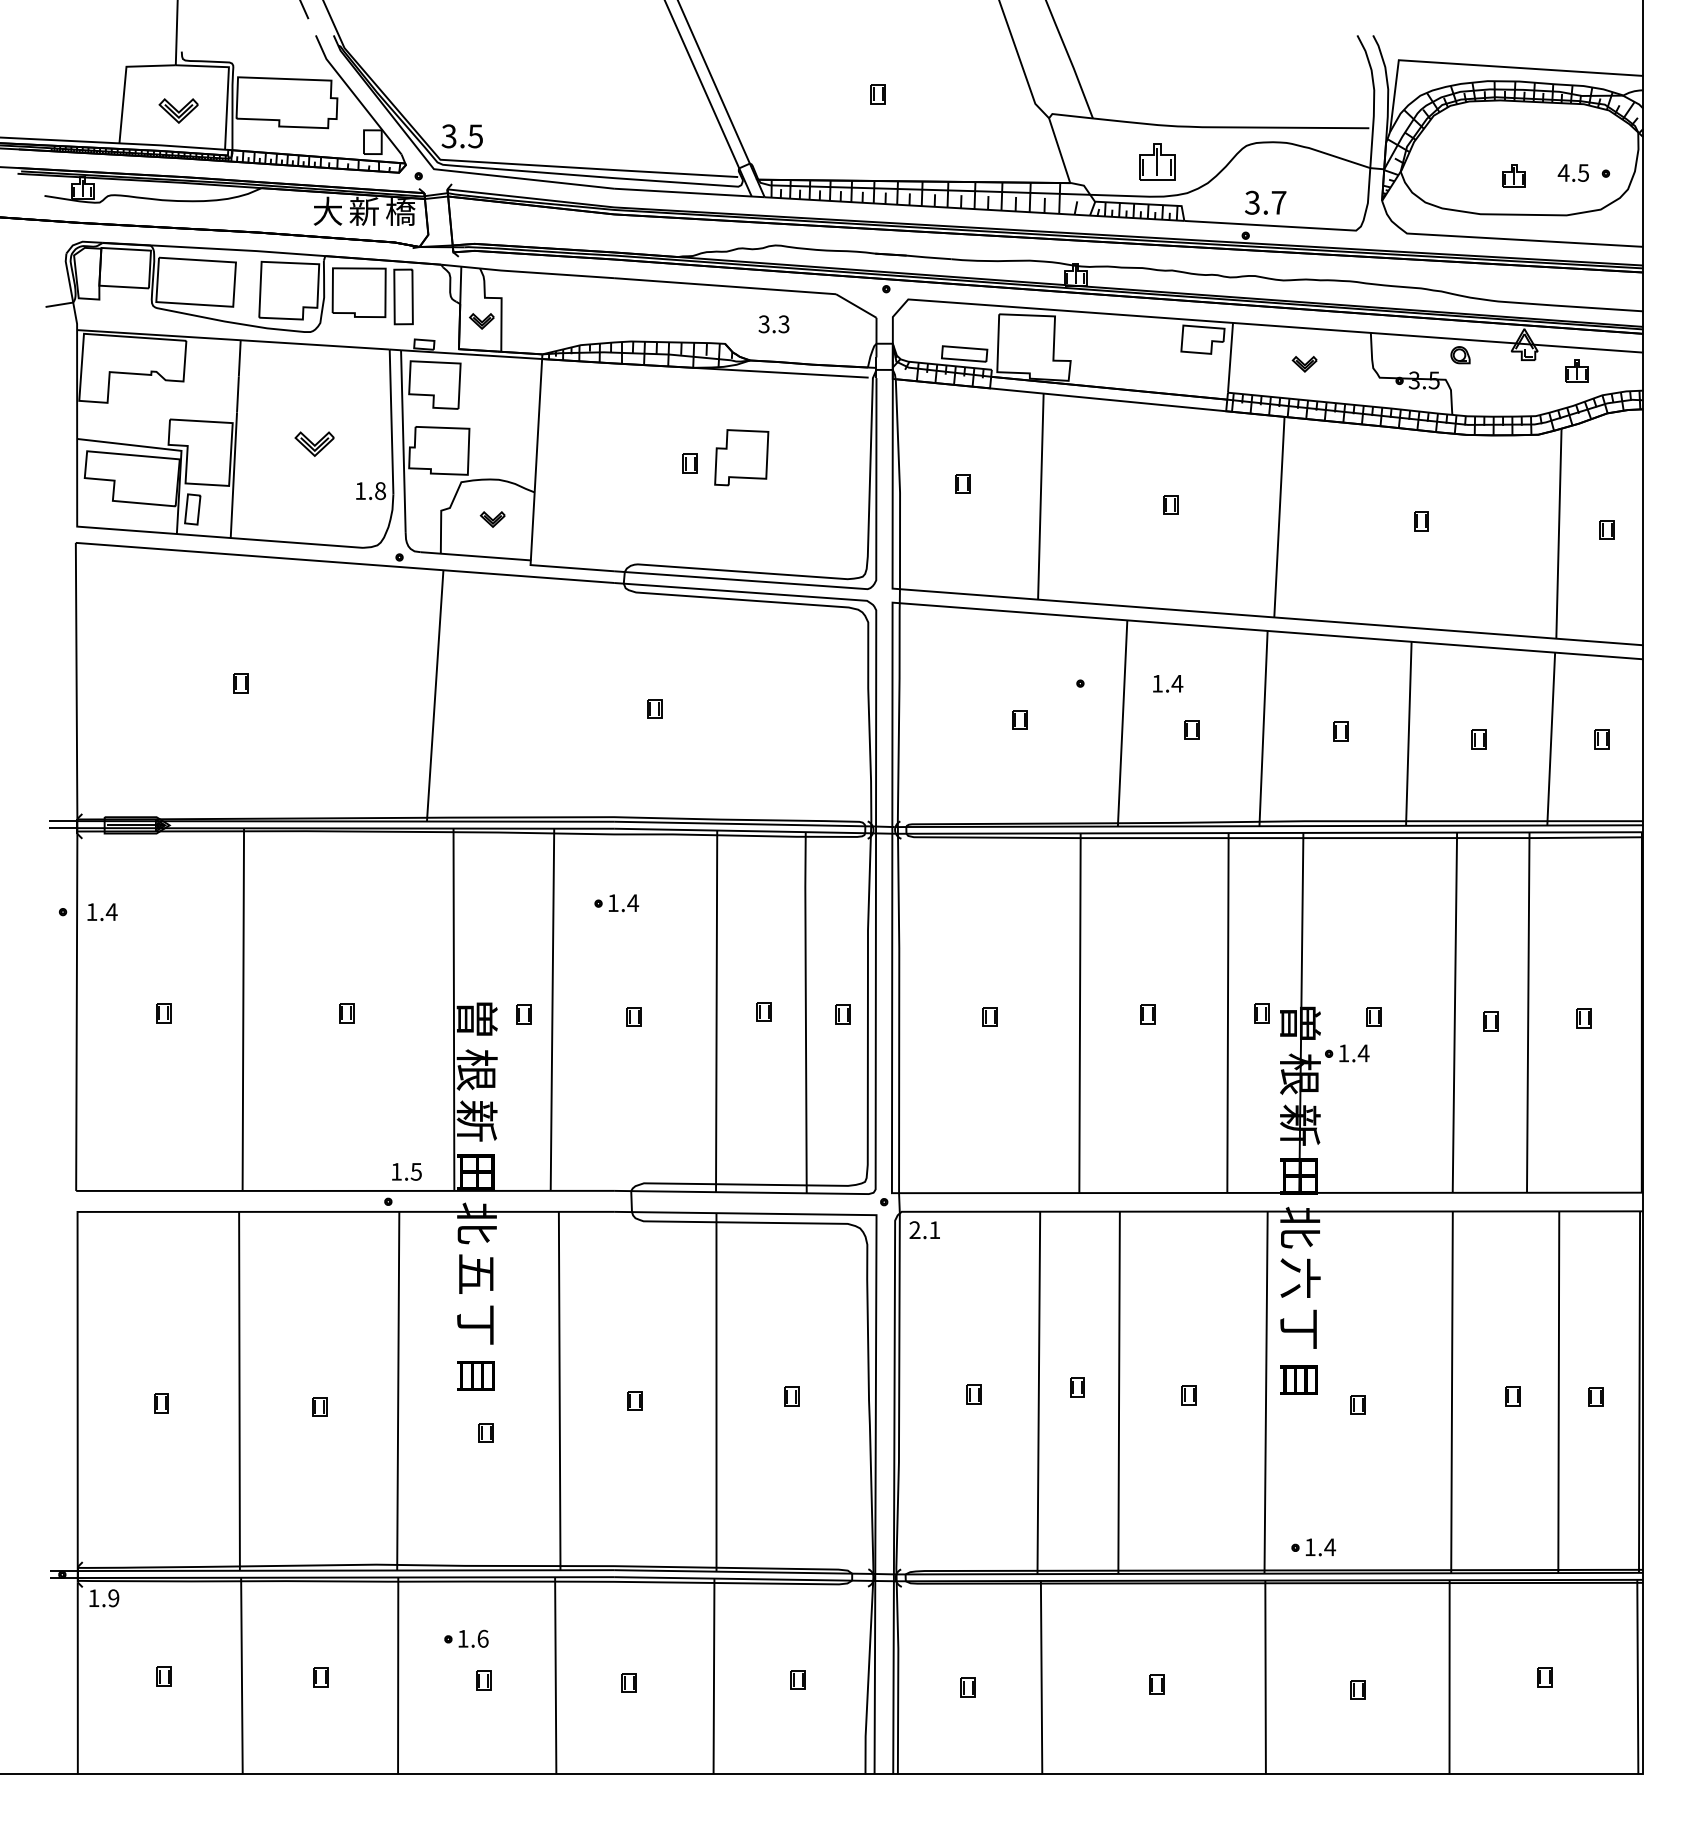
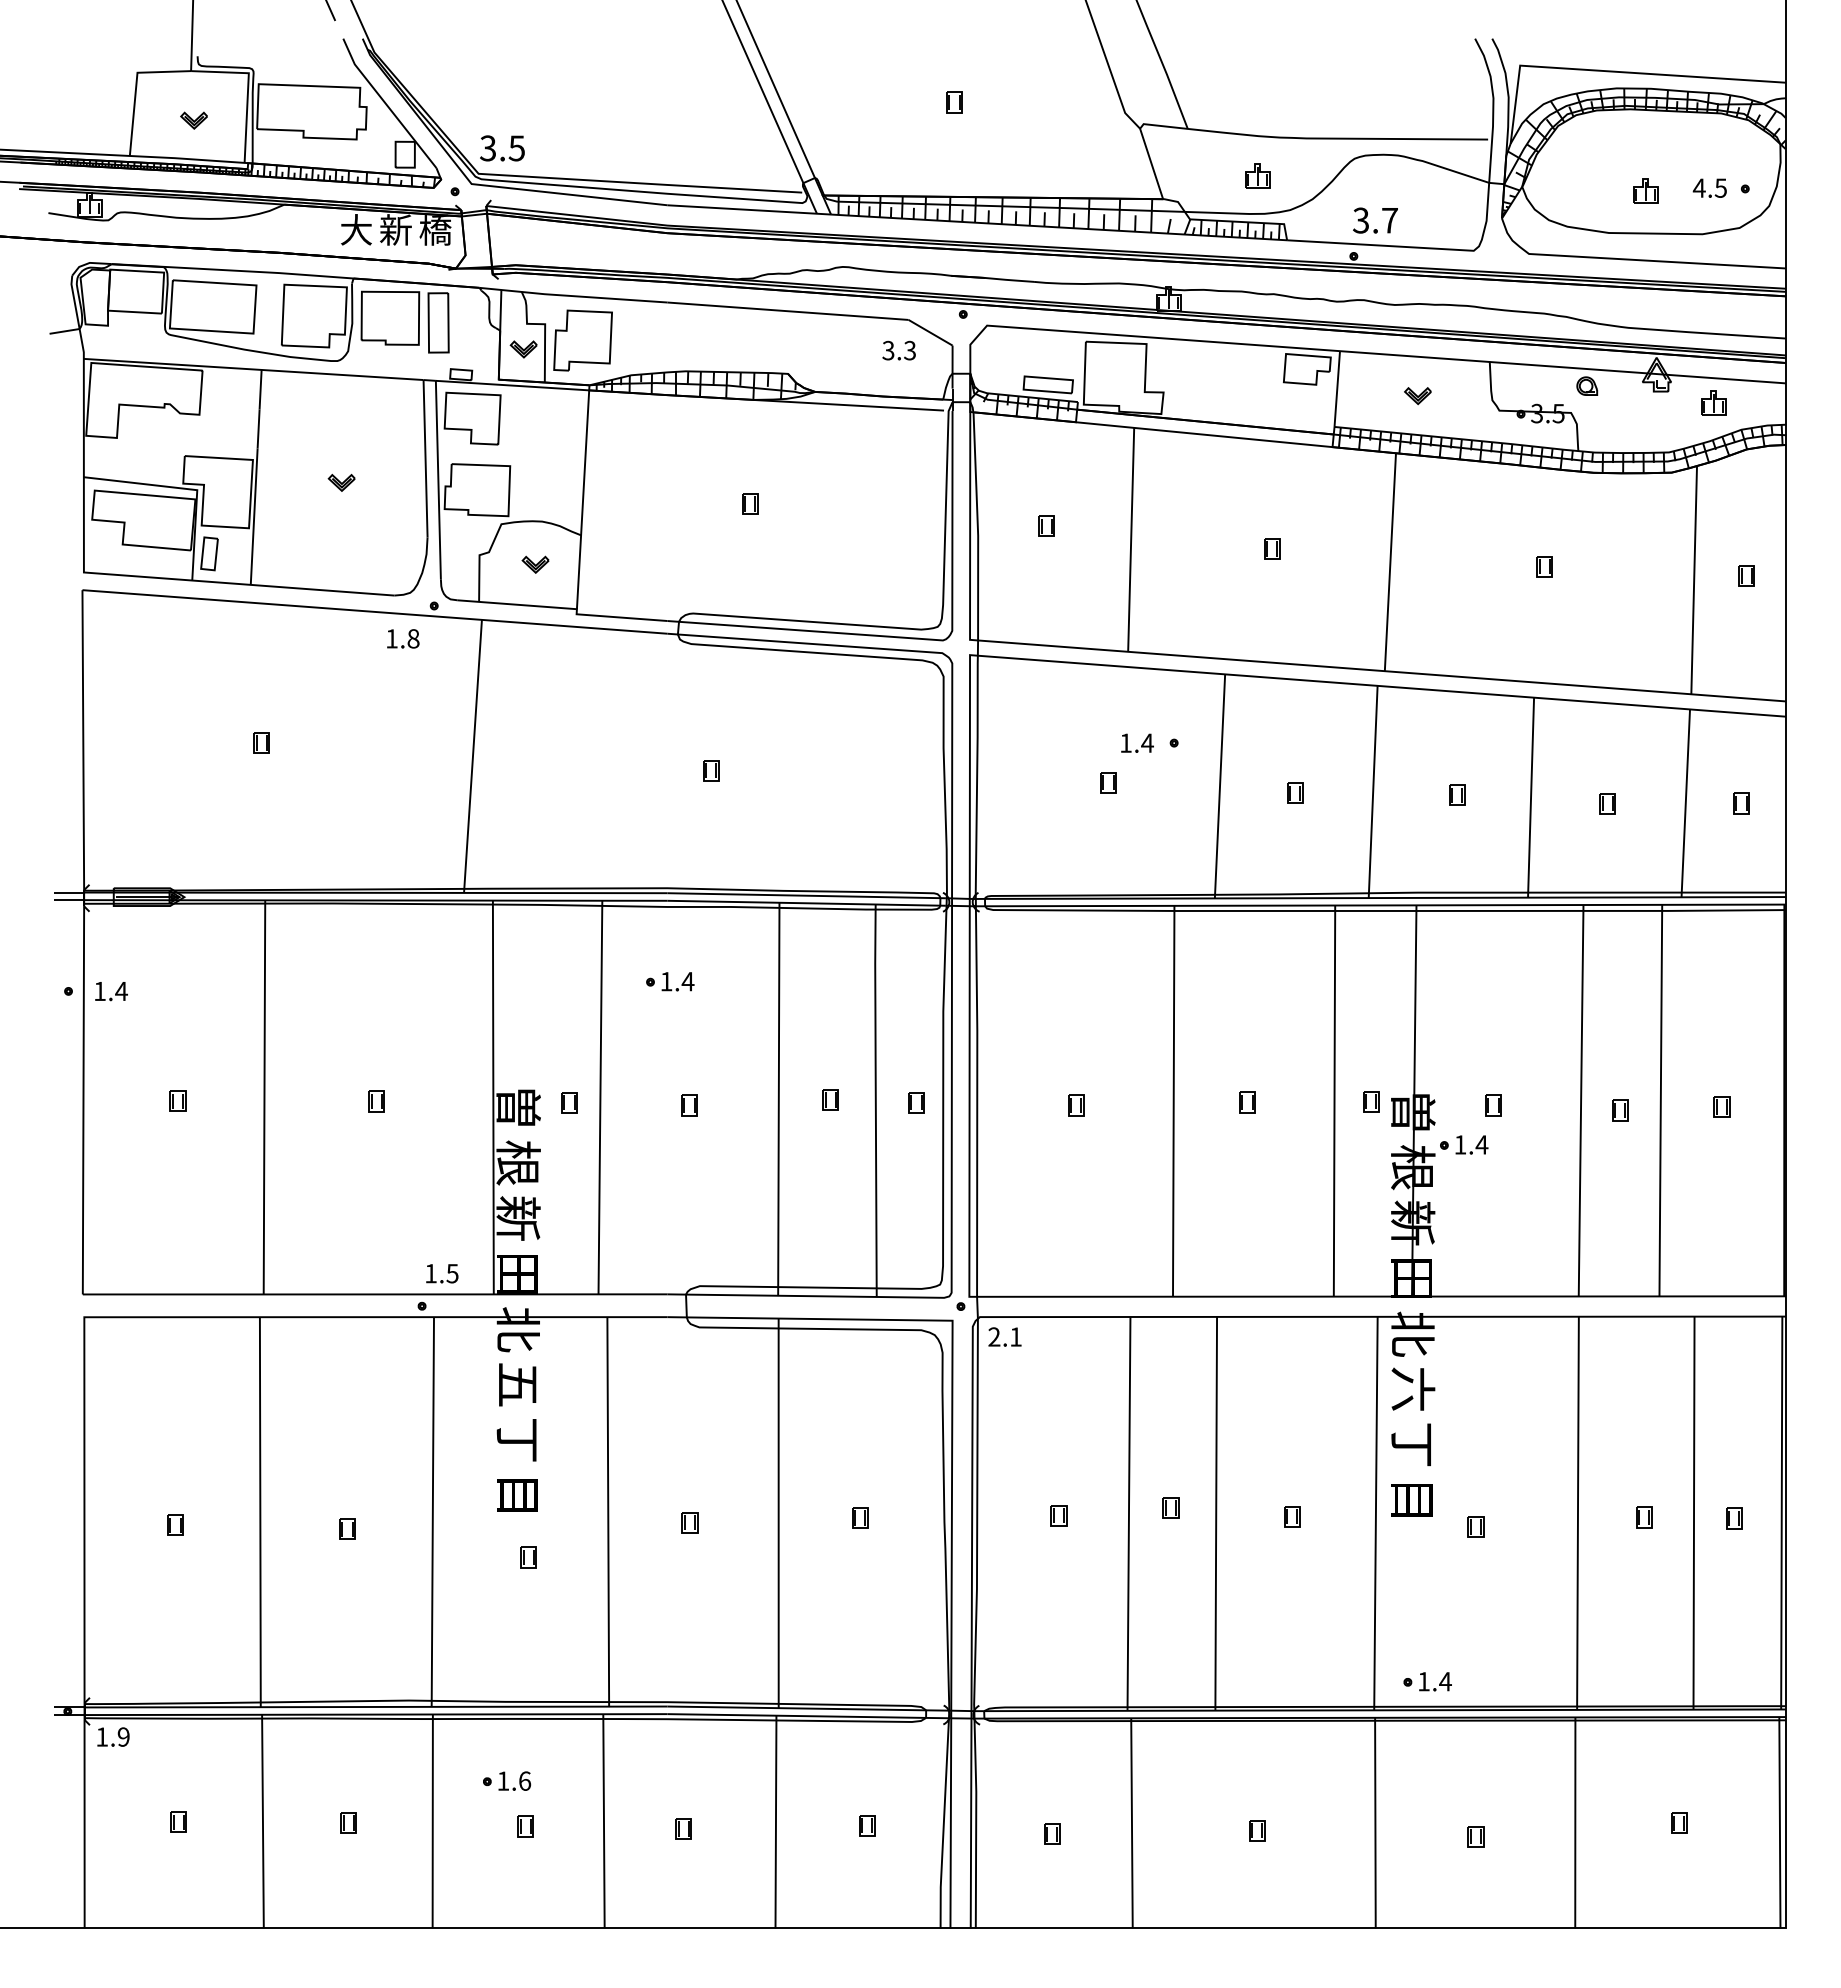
part: (178, 110) -> (193, 120), size x0.62
part: (1157, 161) -> (1257, 175), size x0.62
text: (773, 324) -> (898, 350), moved
part: (314, 443) -> (341, 482), size x0.62
part: (741, 457) -> (582, 340), moved
text: (371, 490) -> (403, 638), moved
text: (1168, 683) -> (1137, 742), moved

